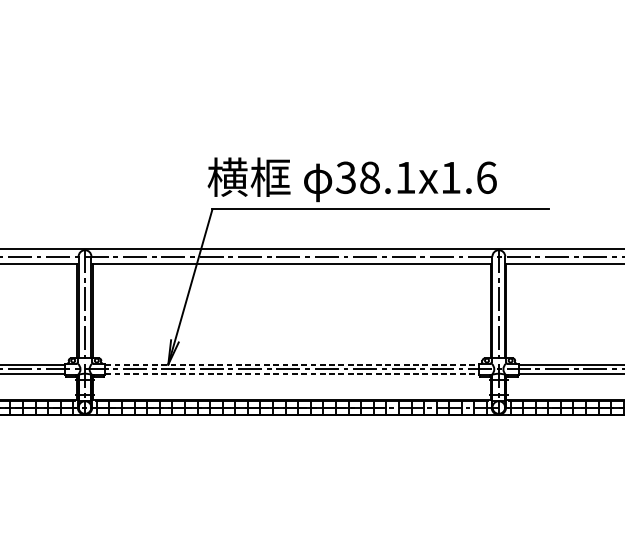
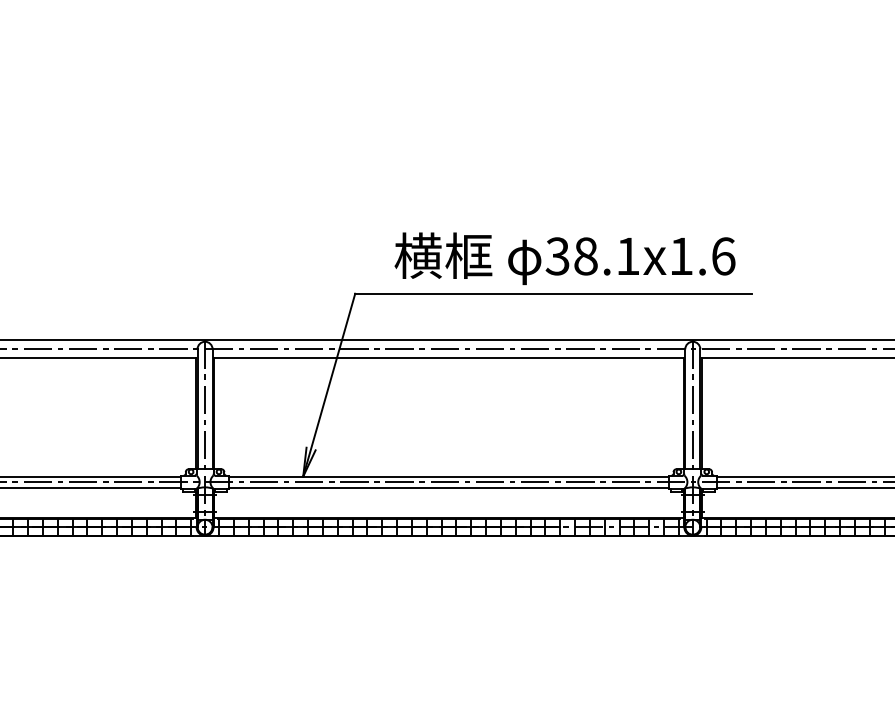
text: (351, 179) -> (564, 258), moved
line: (292, 364) -> (449, 476), dashed -> solid
line: (292, 373) -> (449, 487), dashed -> solid

